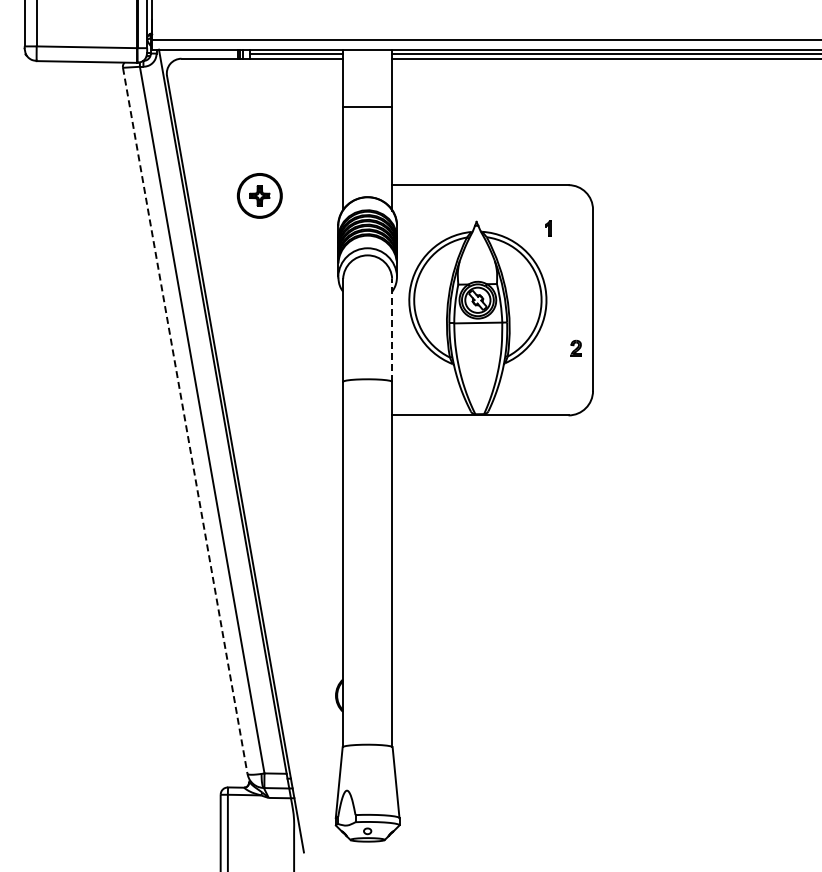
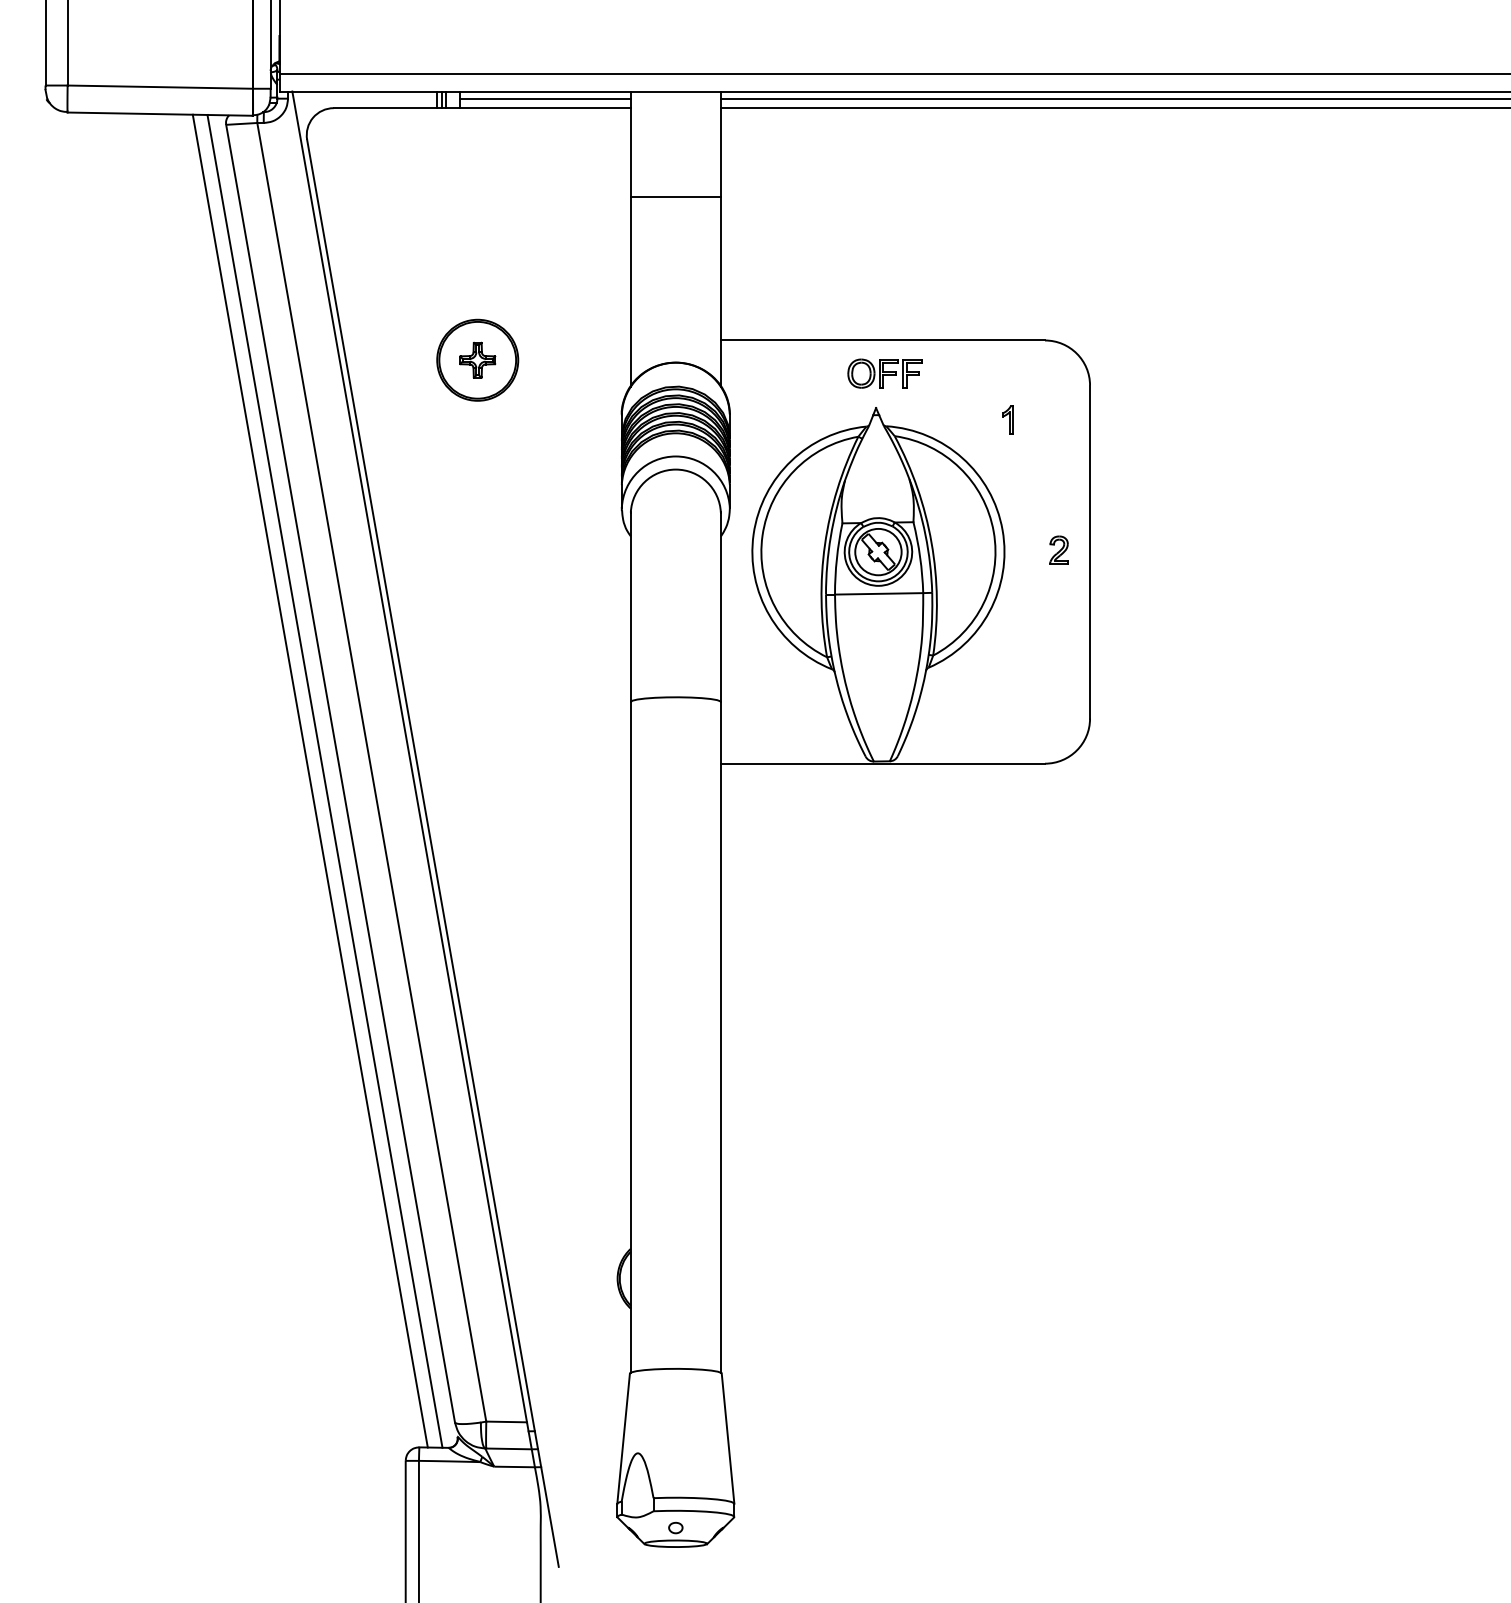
part: (480, 202) -> (883, 372), added
line: (392, 330) -> (721, 607), dashed -> solid
part: (575, 347) -> (1057, 548), moved
line: (185, 421) -> (341, 774), dashed -> solid
line: (168, 424) -> (309, 780), added
line: (176, 424) -> (324, 780), added

